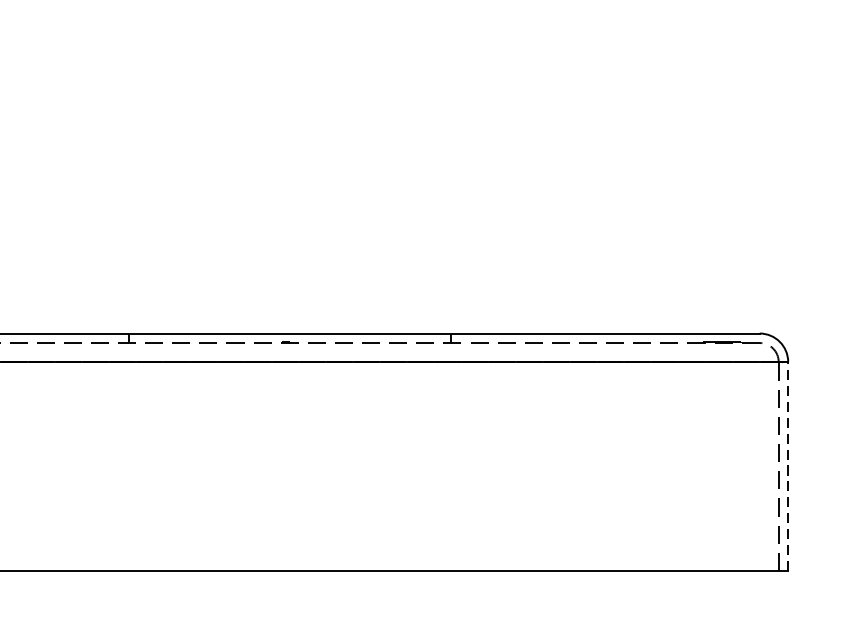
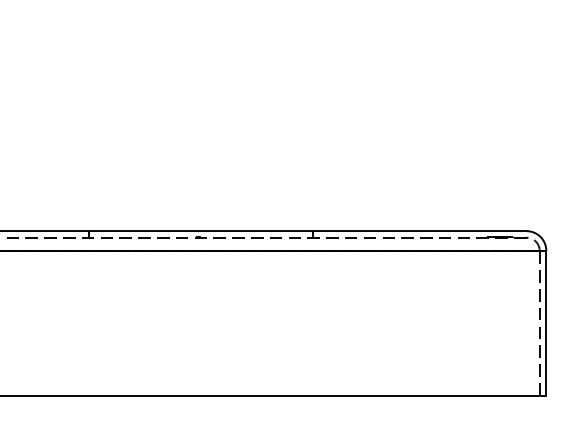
line: (788, 465) -> (546, 322), dashed -> solid

